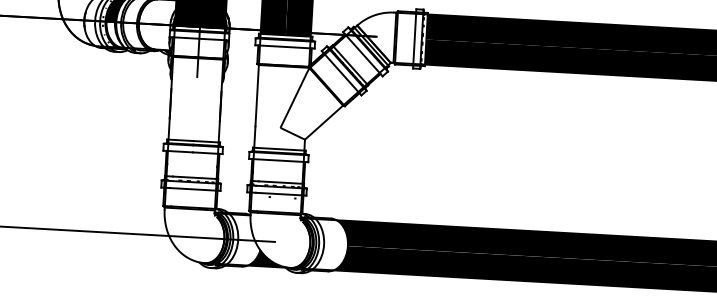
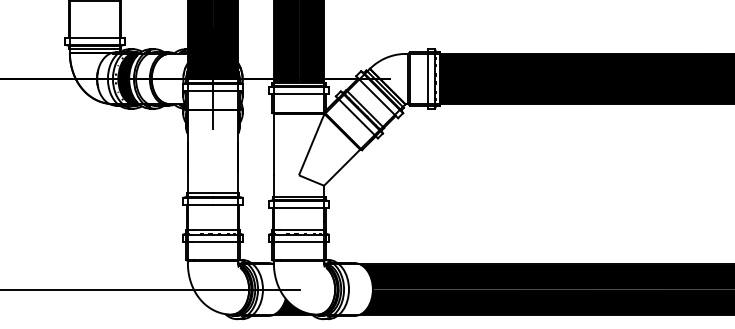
fill: (115, 34) -> (129, 91), added

